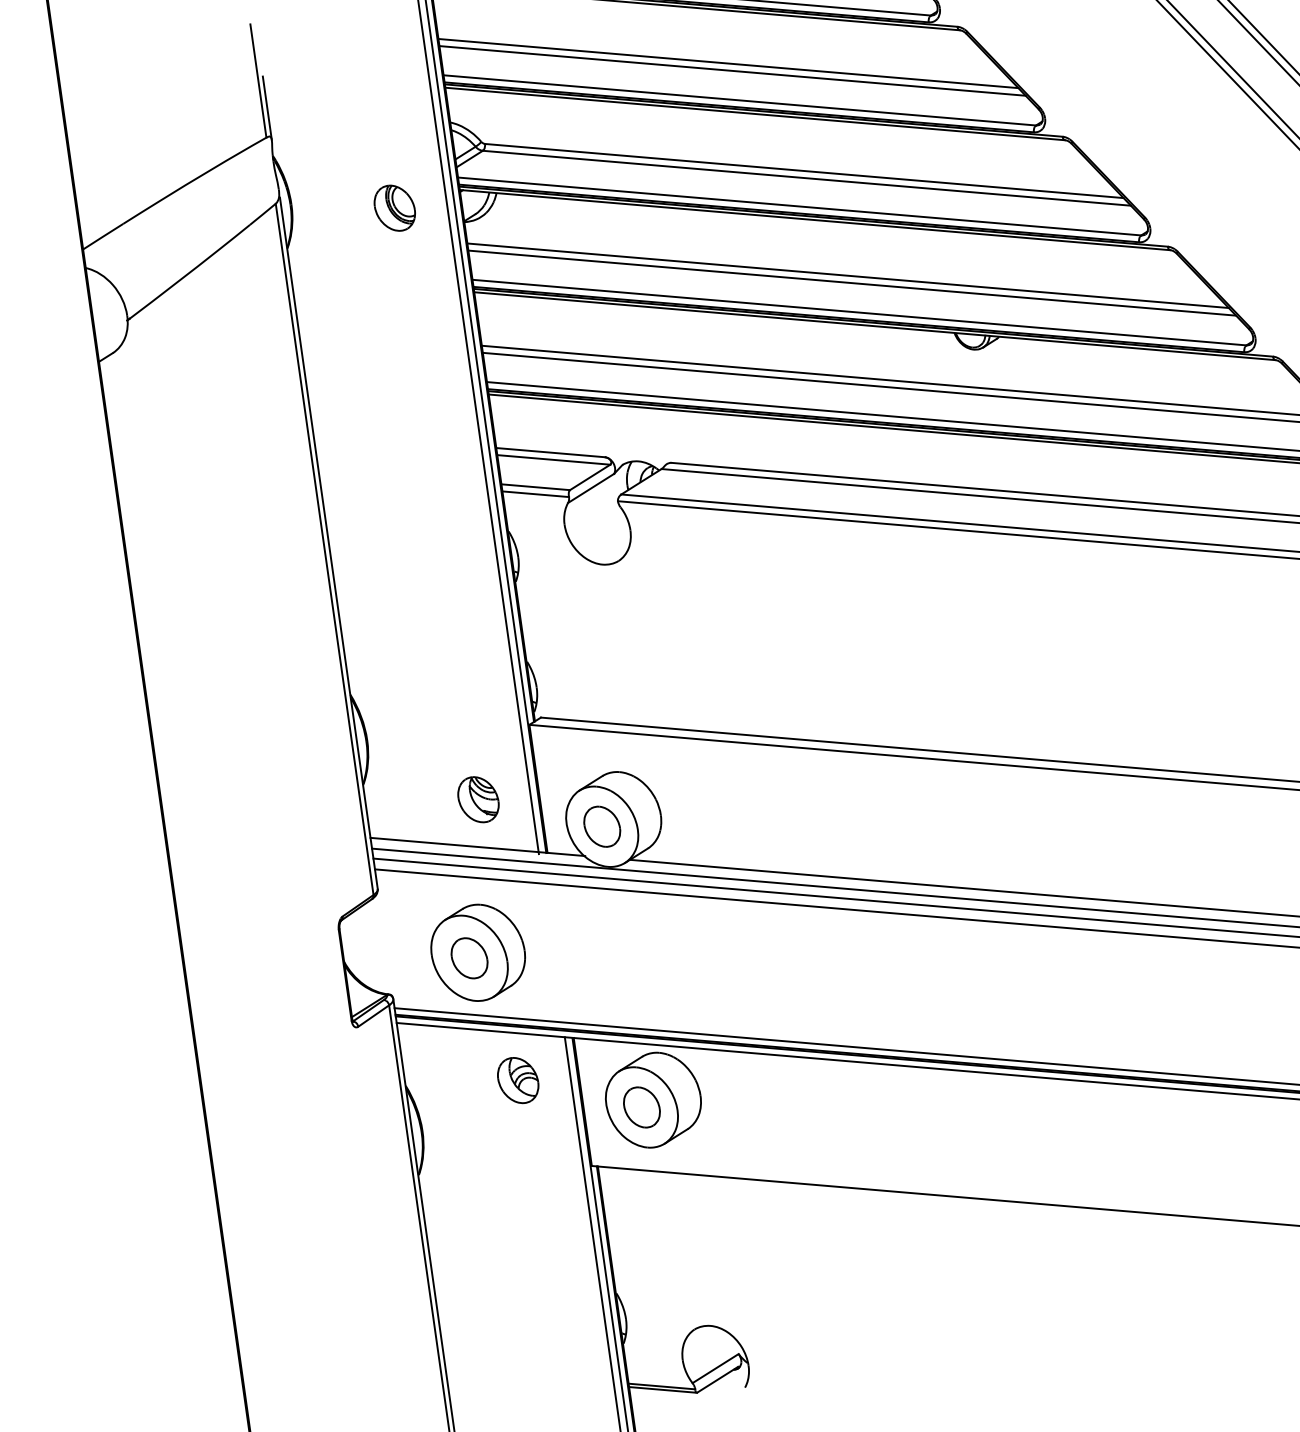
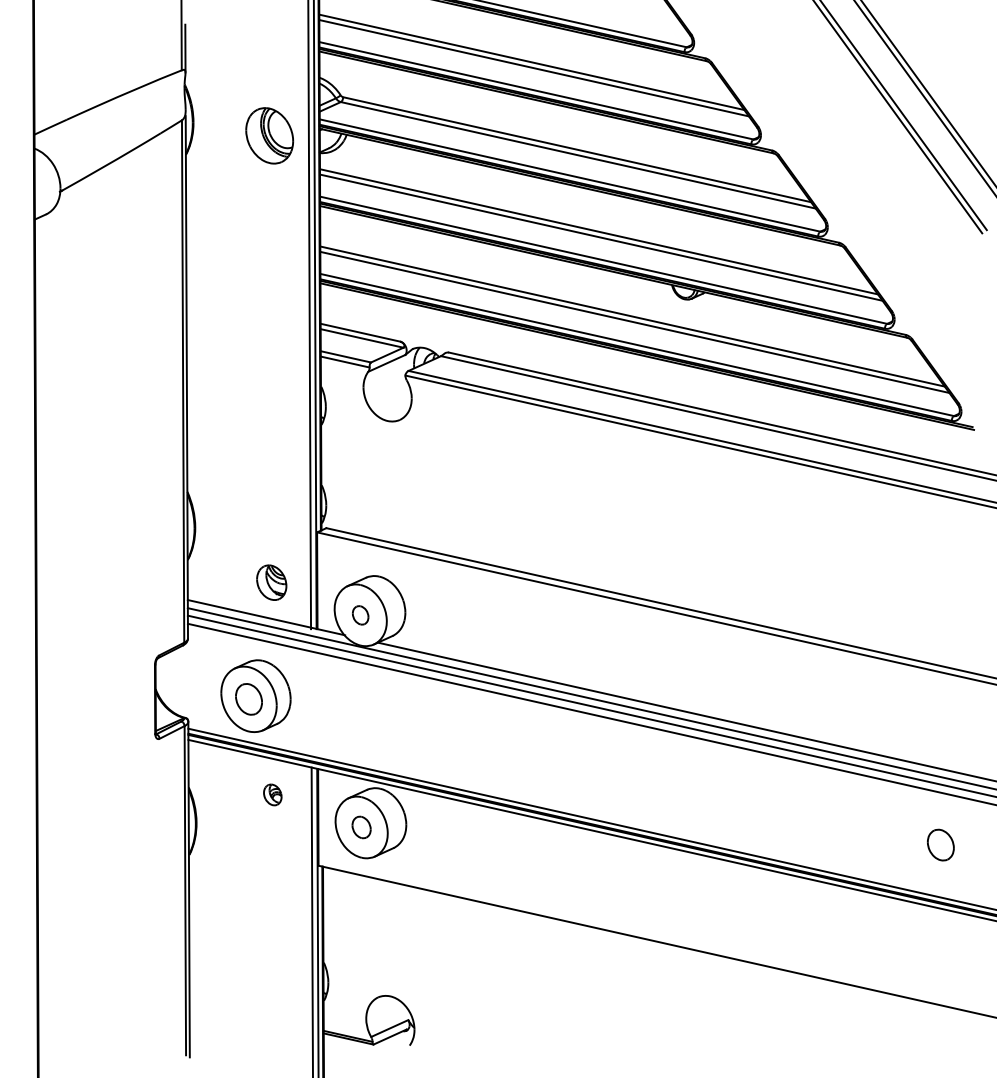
part: (394, 208) -> (269, 135), size x1.6
part: (601, 827) -> (360, 615), size x0.6
part: (517, 1080) -> (272, 794), size x0.6
part: (641, 1107) -> (361, 827), size x0.7

